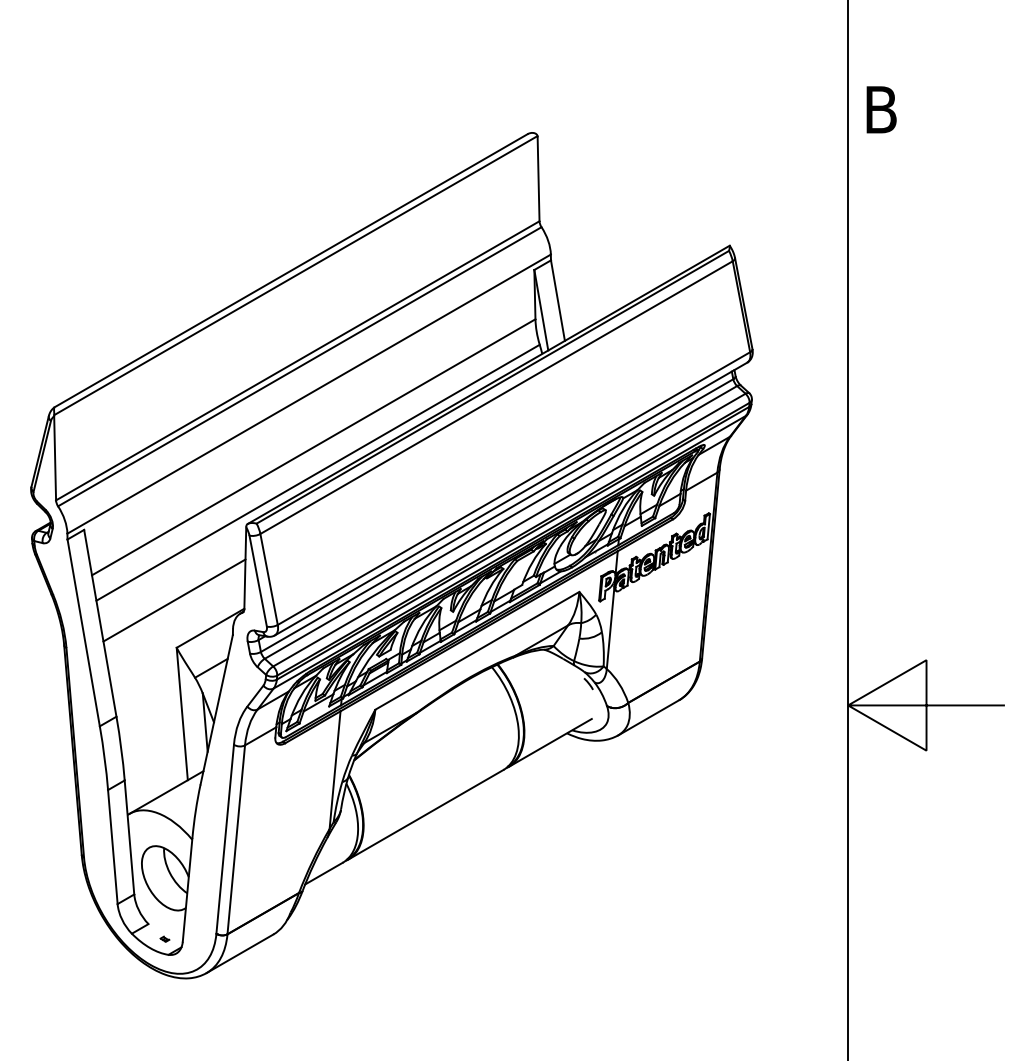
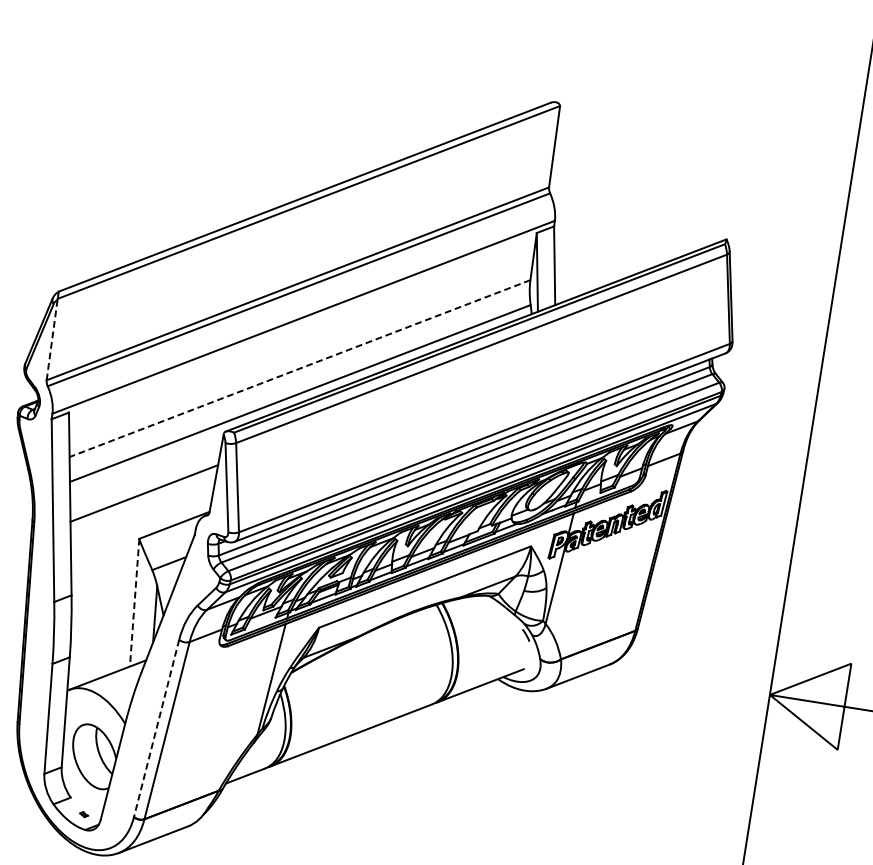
line: (313, 447) -> (299, 368), solid -> dashed
line: (55, 458) -> (52, 340), solid -> dashed
line: (182, 714) -> (134, 603), solid -> dashed
line: (225, 839) -> (156, 728), solid -> dashed

